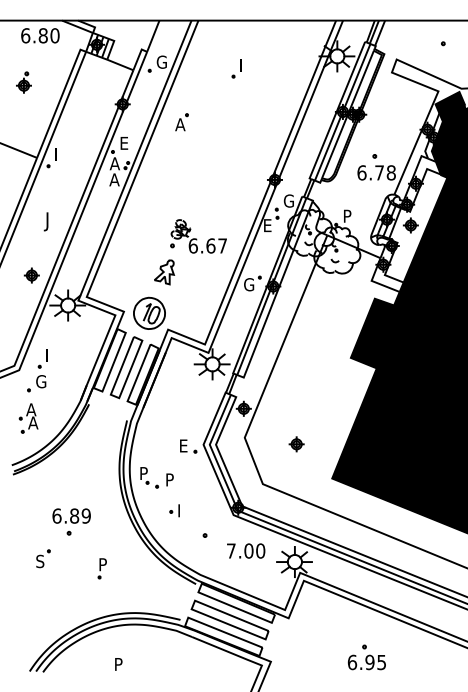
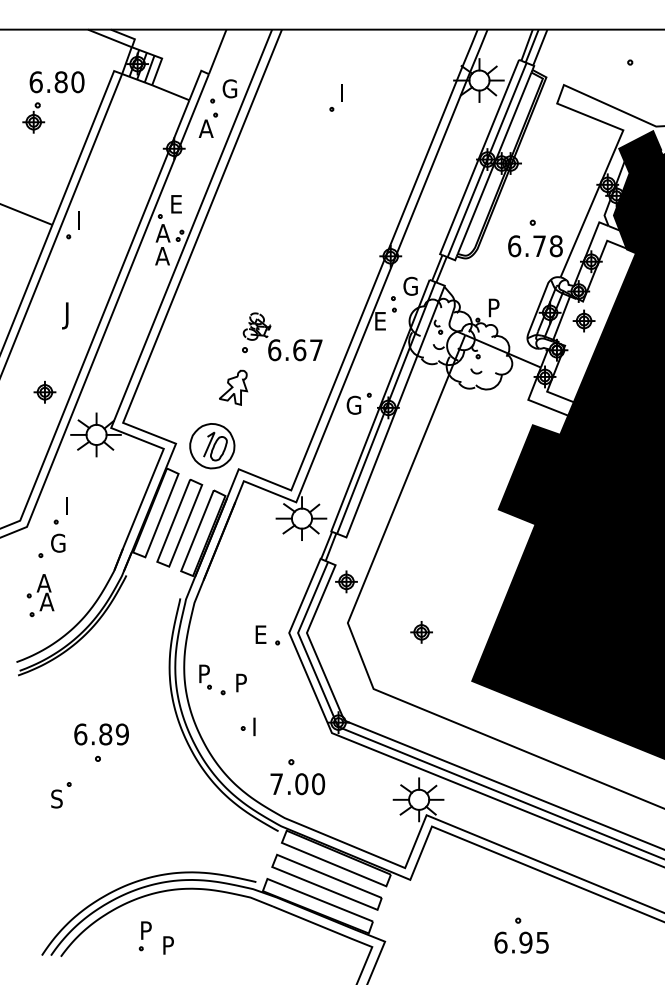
text: (39, 35) -> (56, 82), moved
part: (181, 121) -> (207, 124), moved
text: (245, 551) -> (297, 784), moved
part: (101, 568) -> (144, 936), moved

